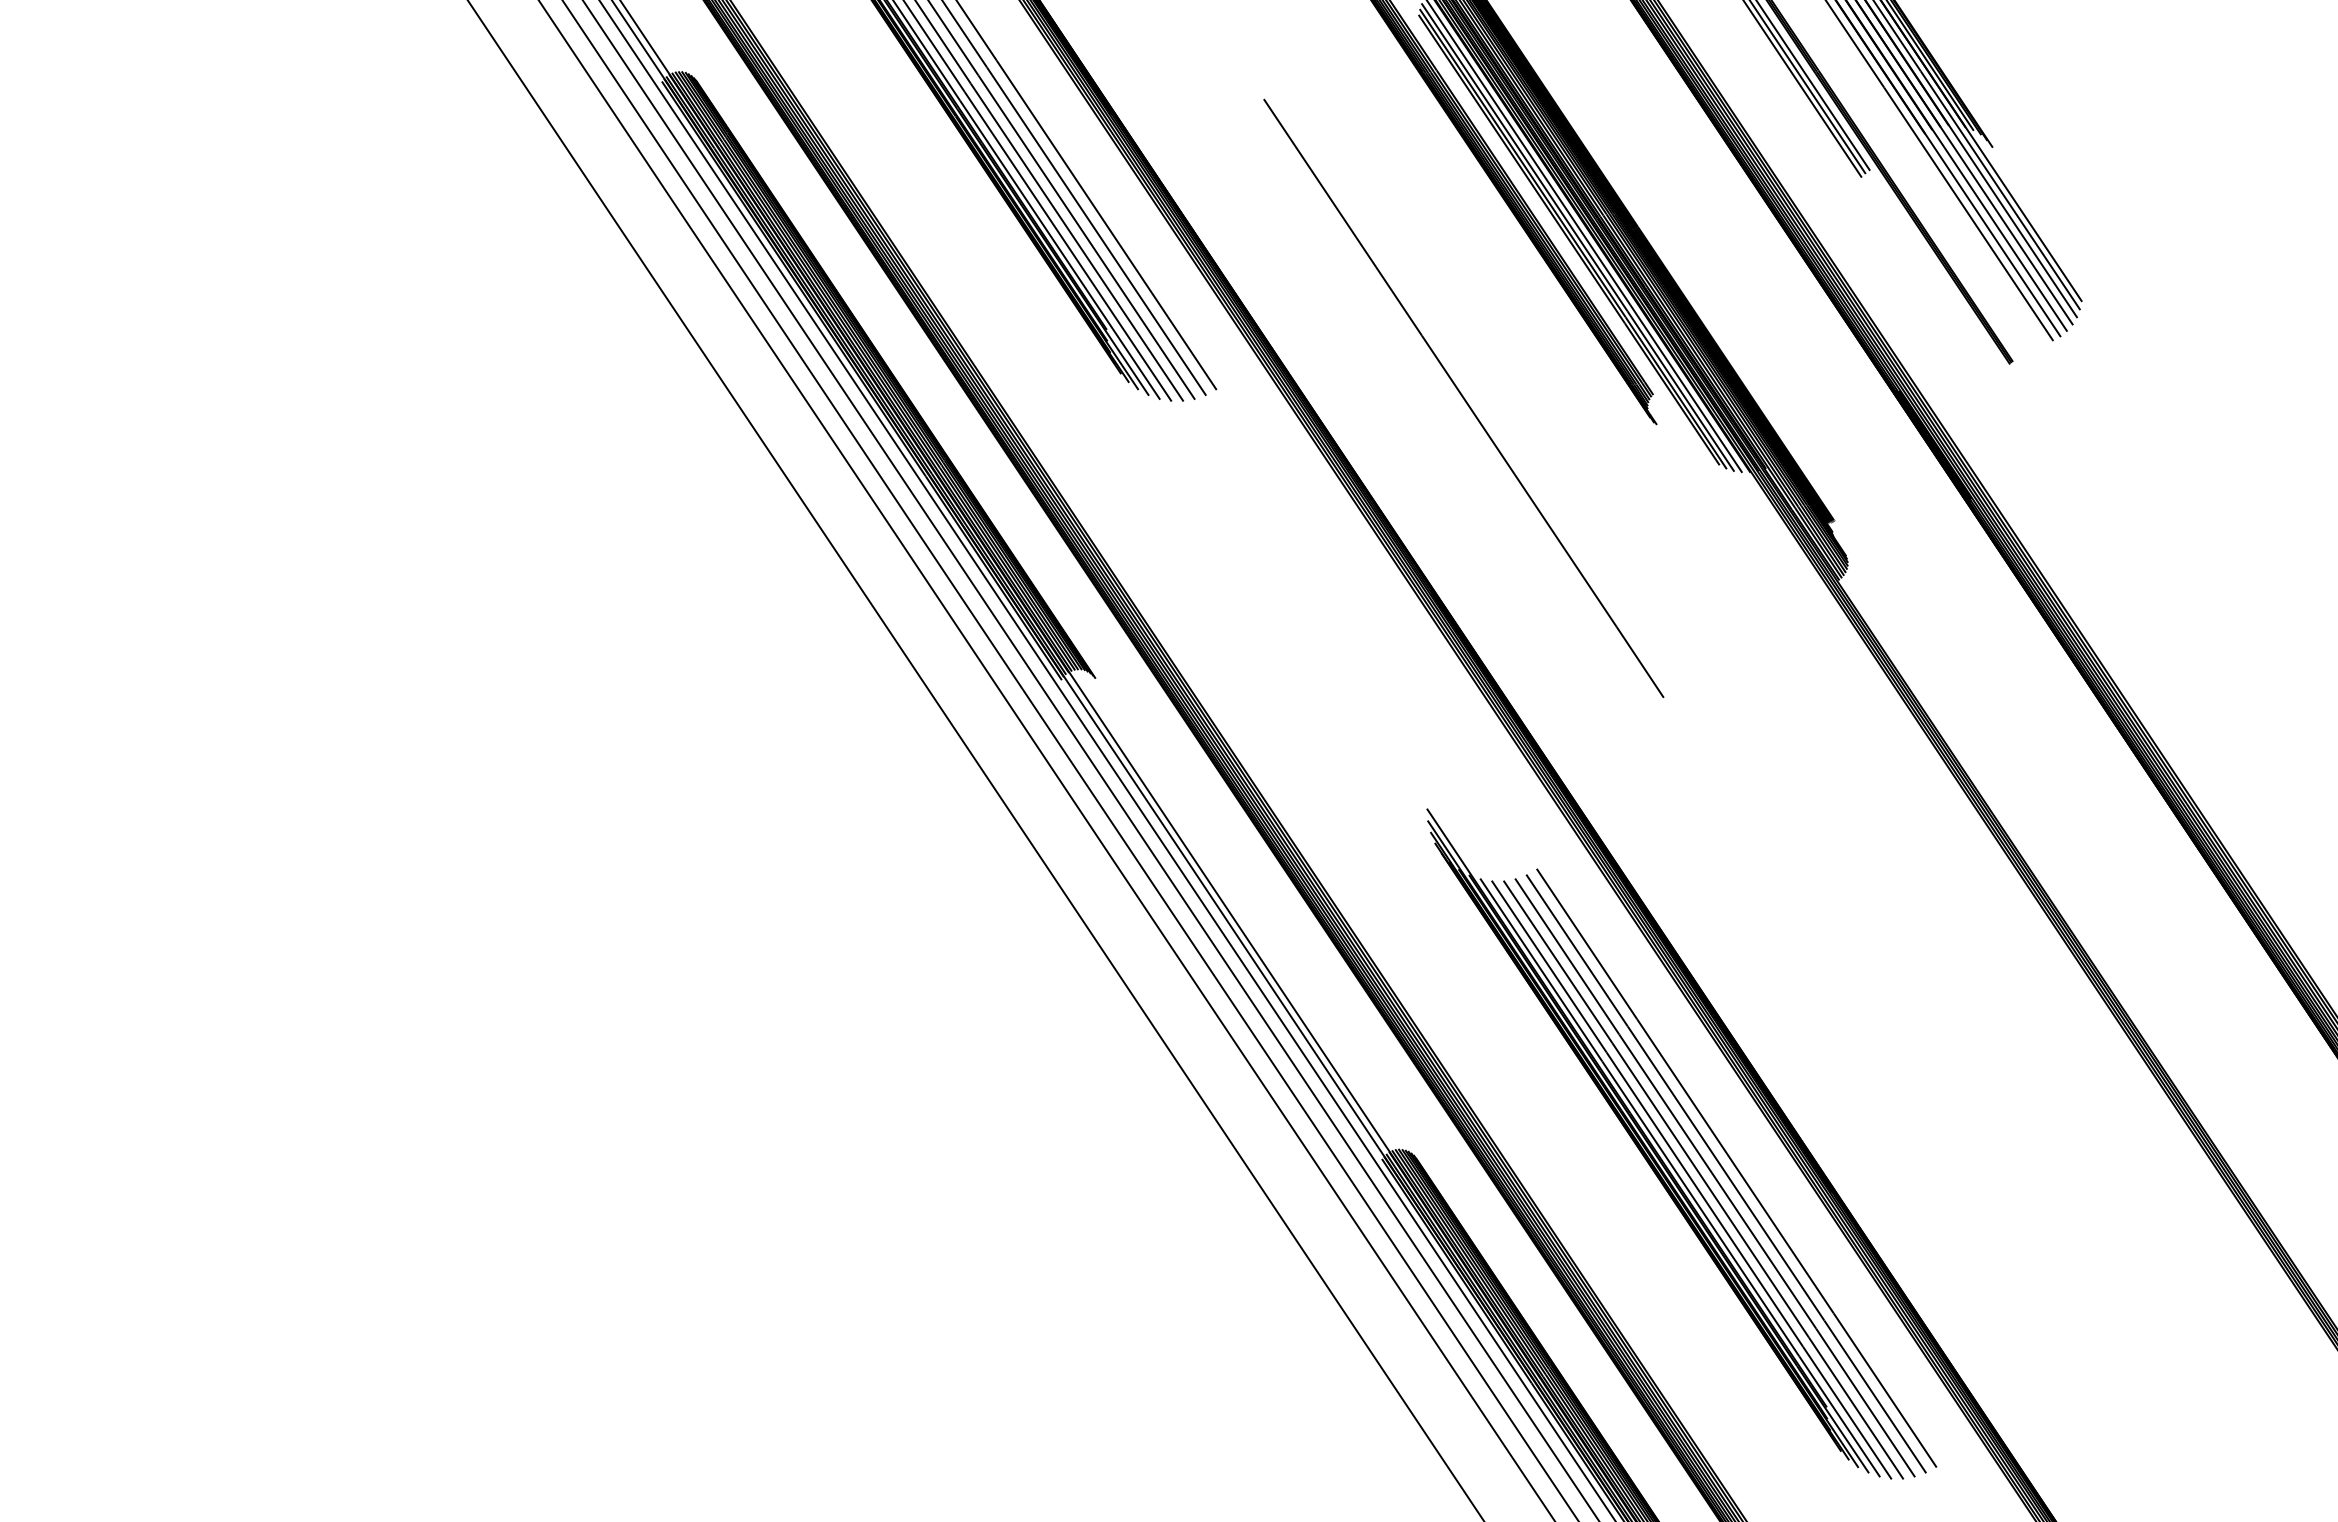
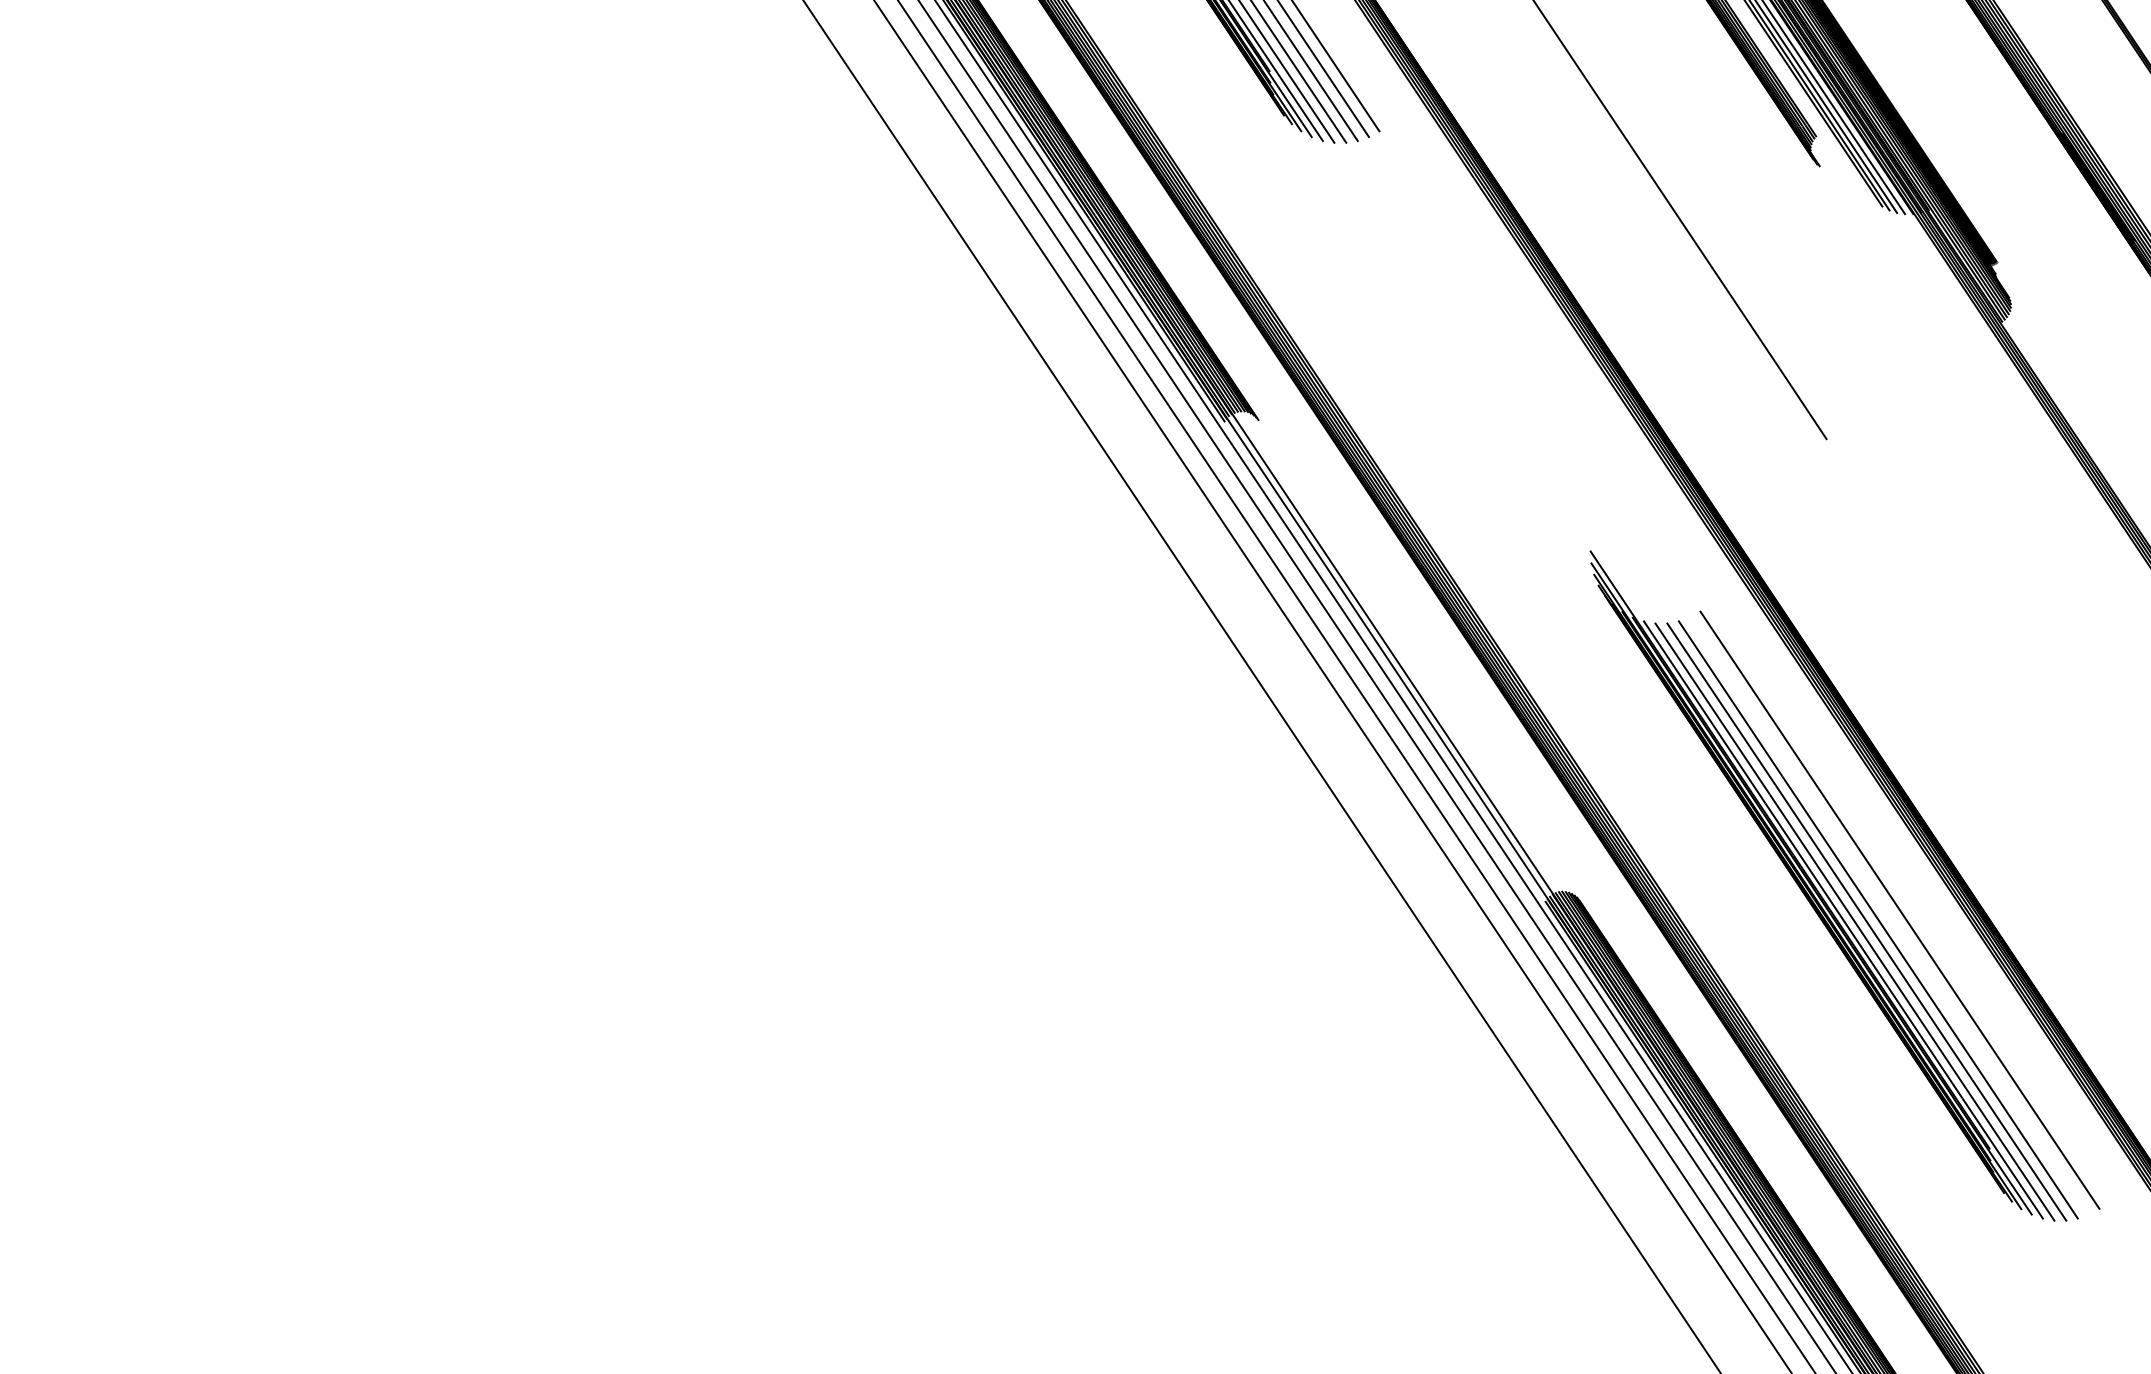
line: (1725, 1173) -> (1888, 915), removed

